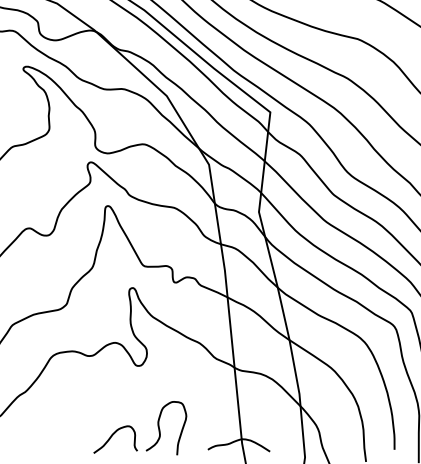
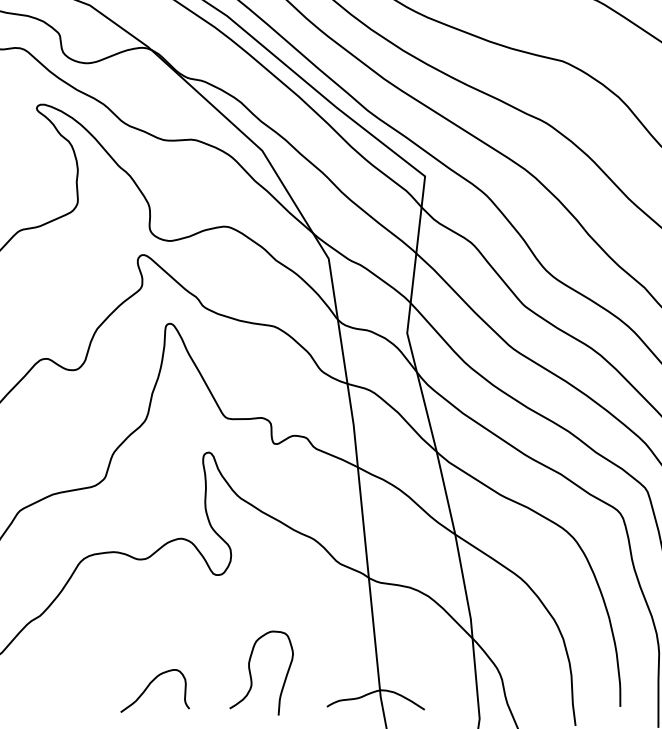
curve: (112, 436) -> (150, 685), moved

